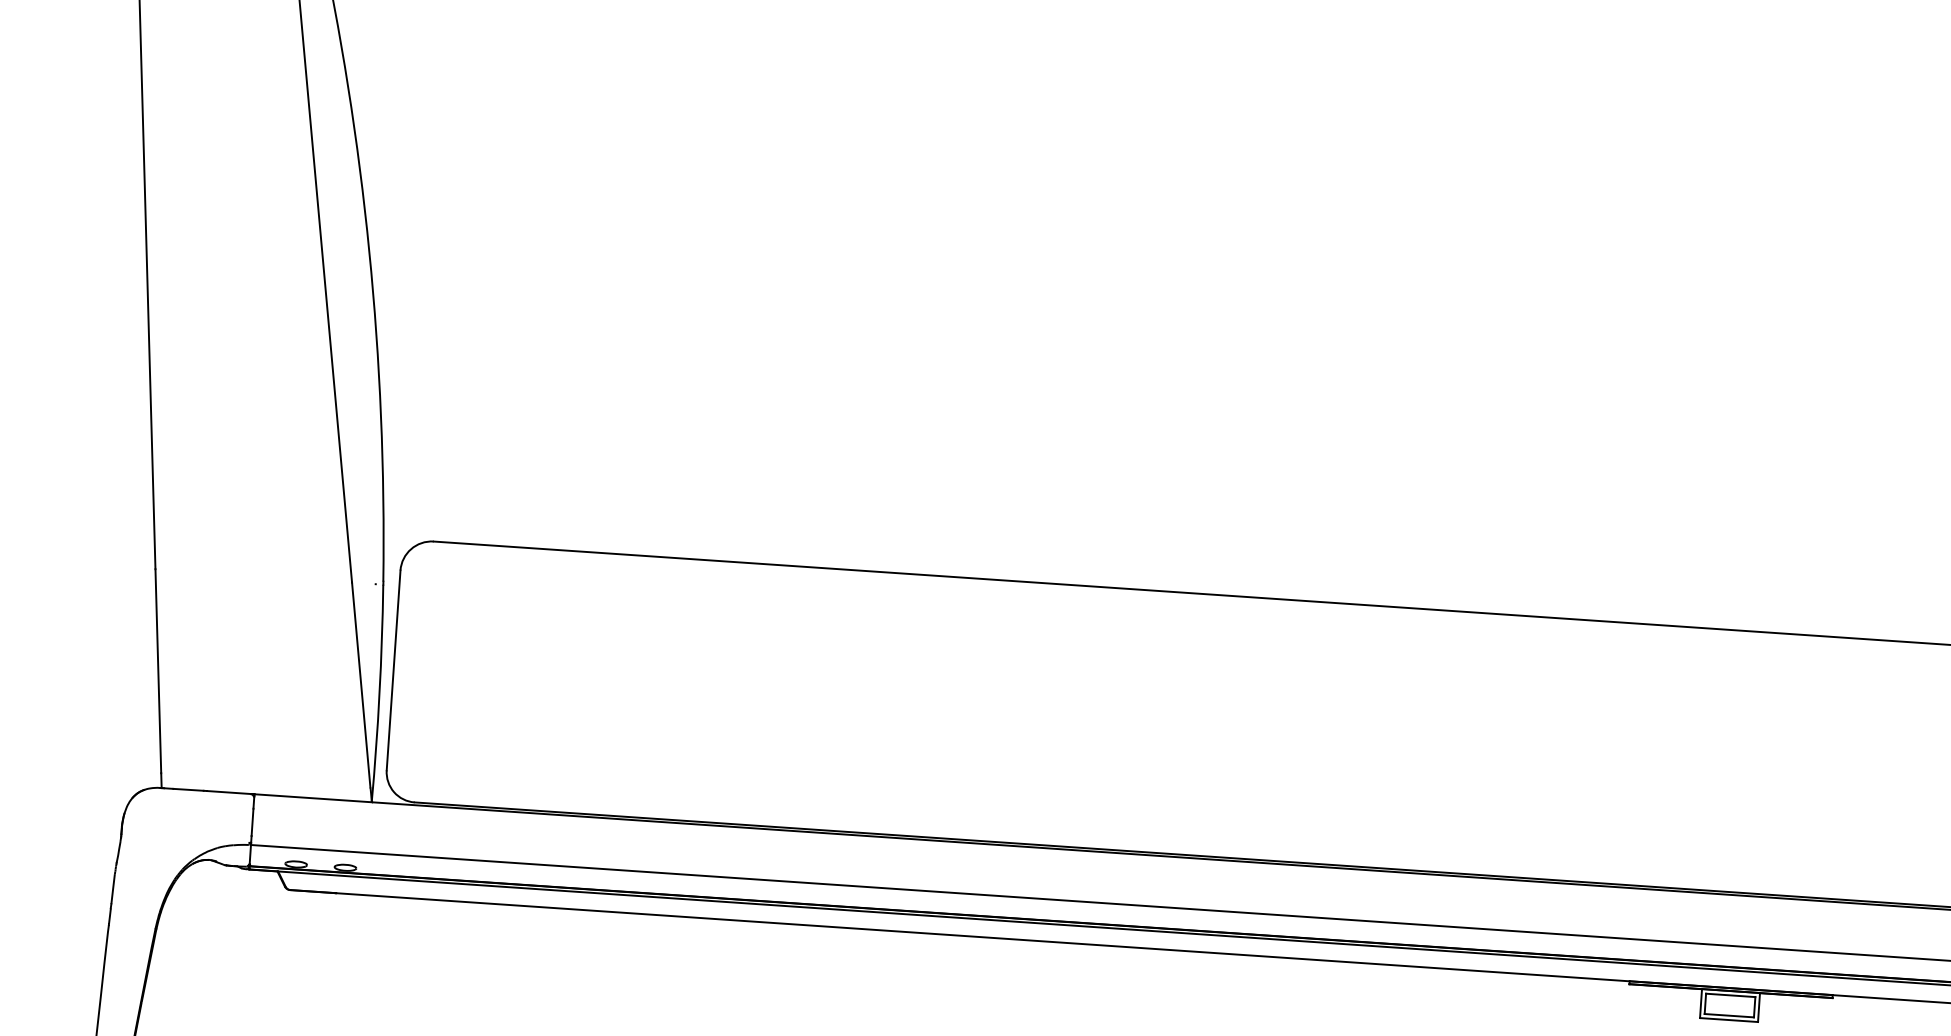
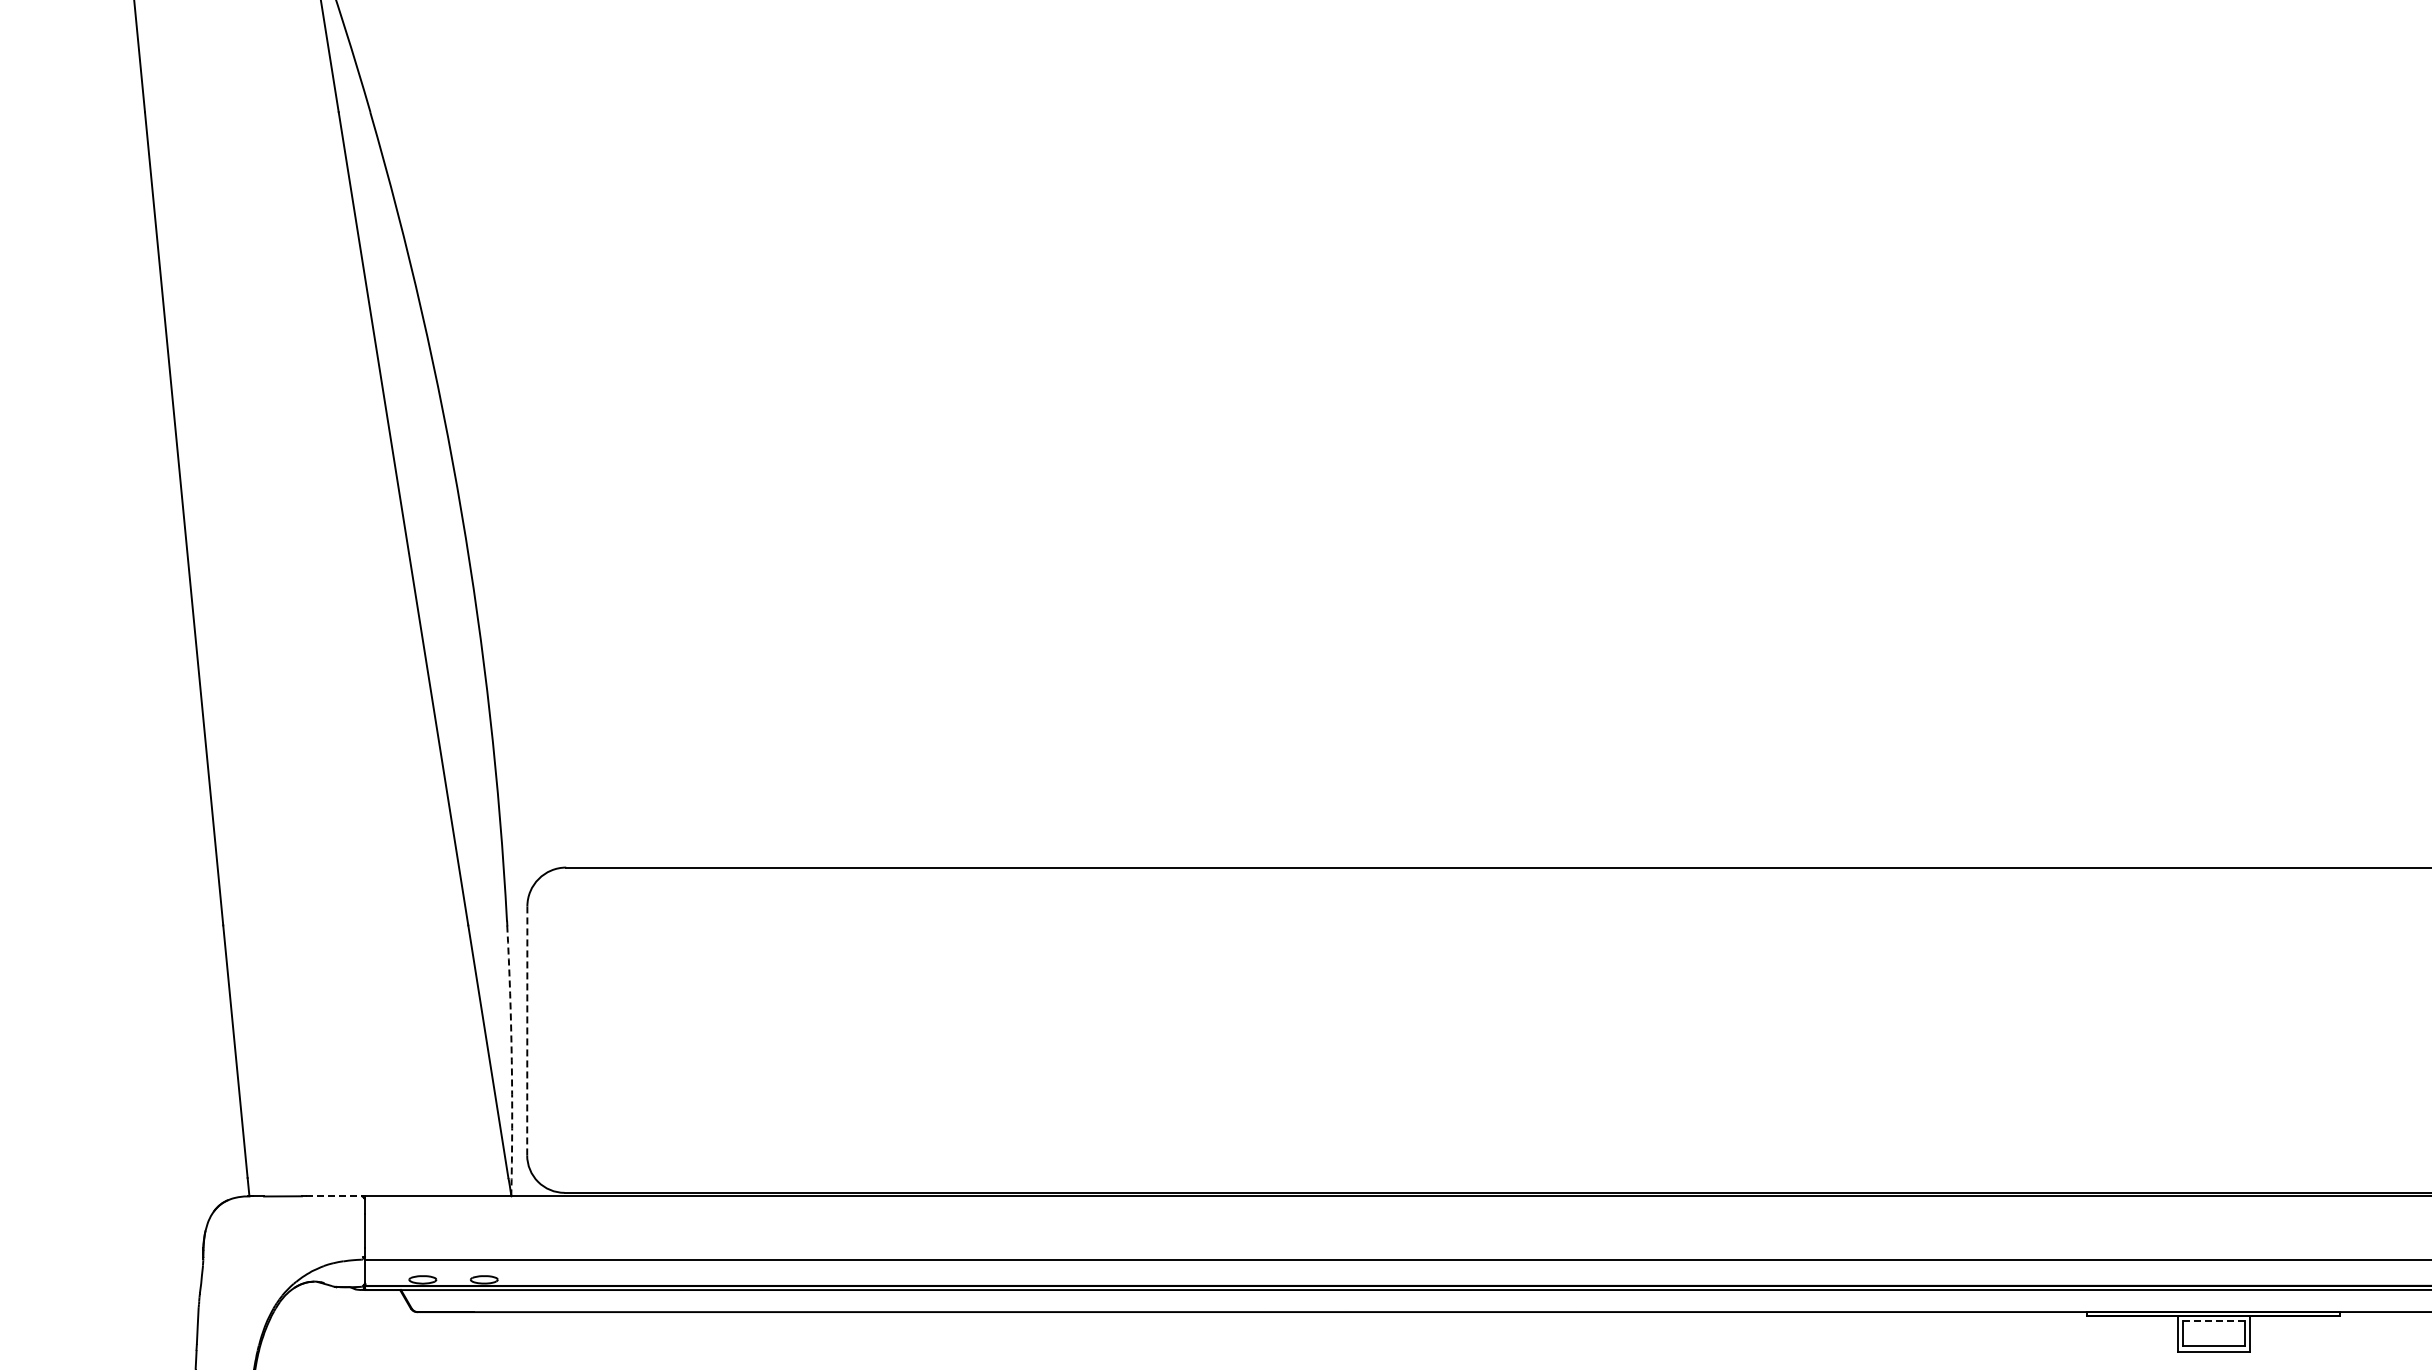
line: (393, 670) -> (527, 1030), solid -> dashed
arc: (379, 693) -> (511, 1060), solid -> dashed
line: (229, 792) -> (333, 1196), solid -> dashed
line: (1730, 994) -> (2213, 1320), solid -> dashed

